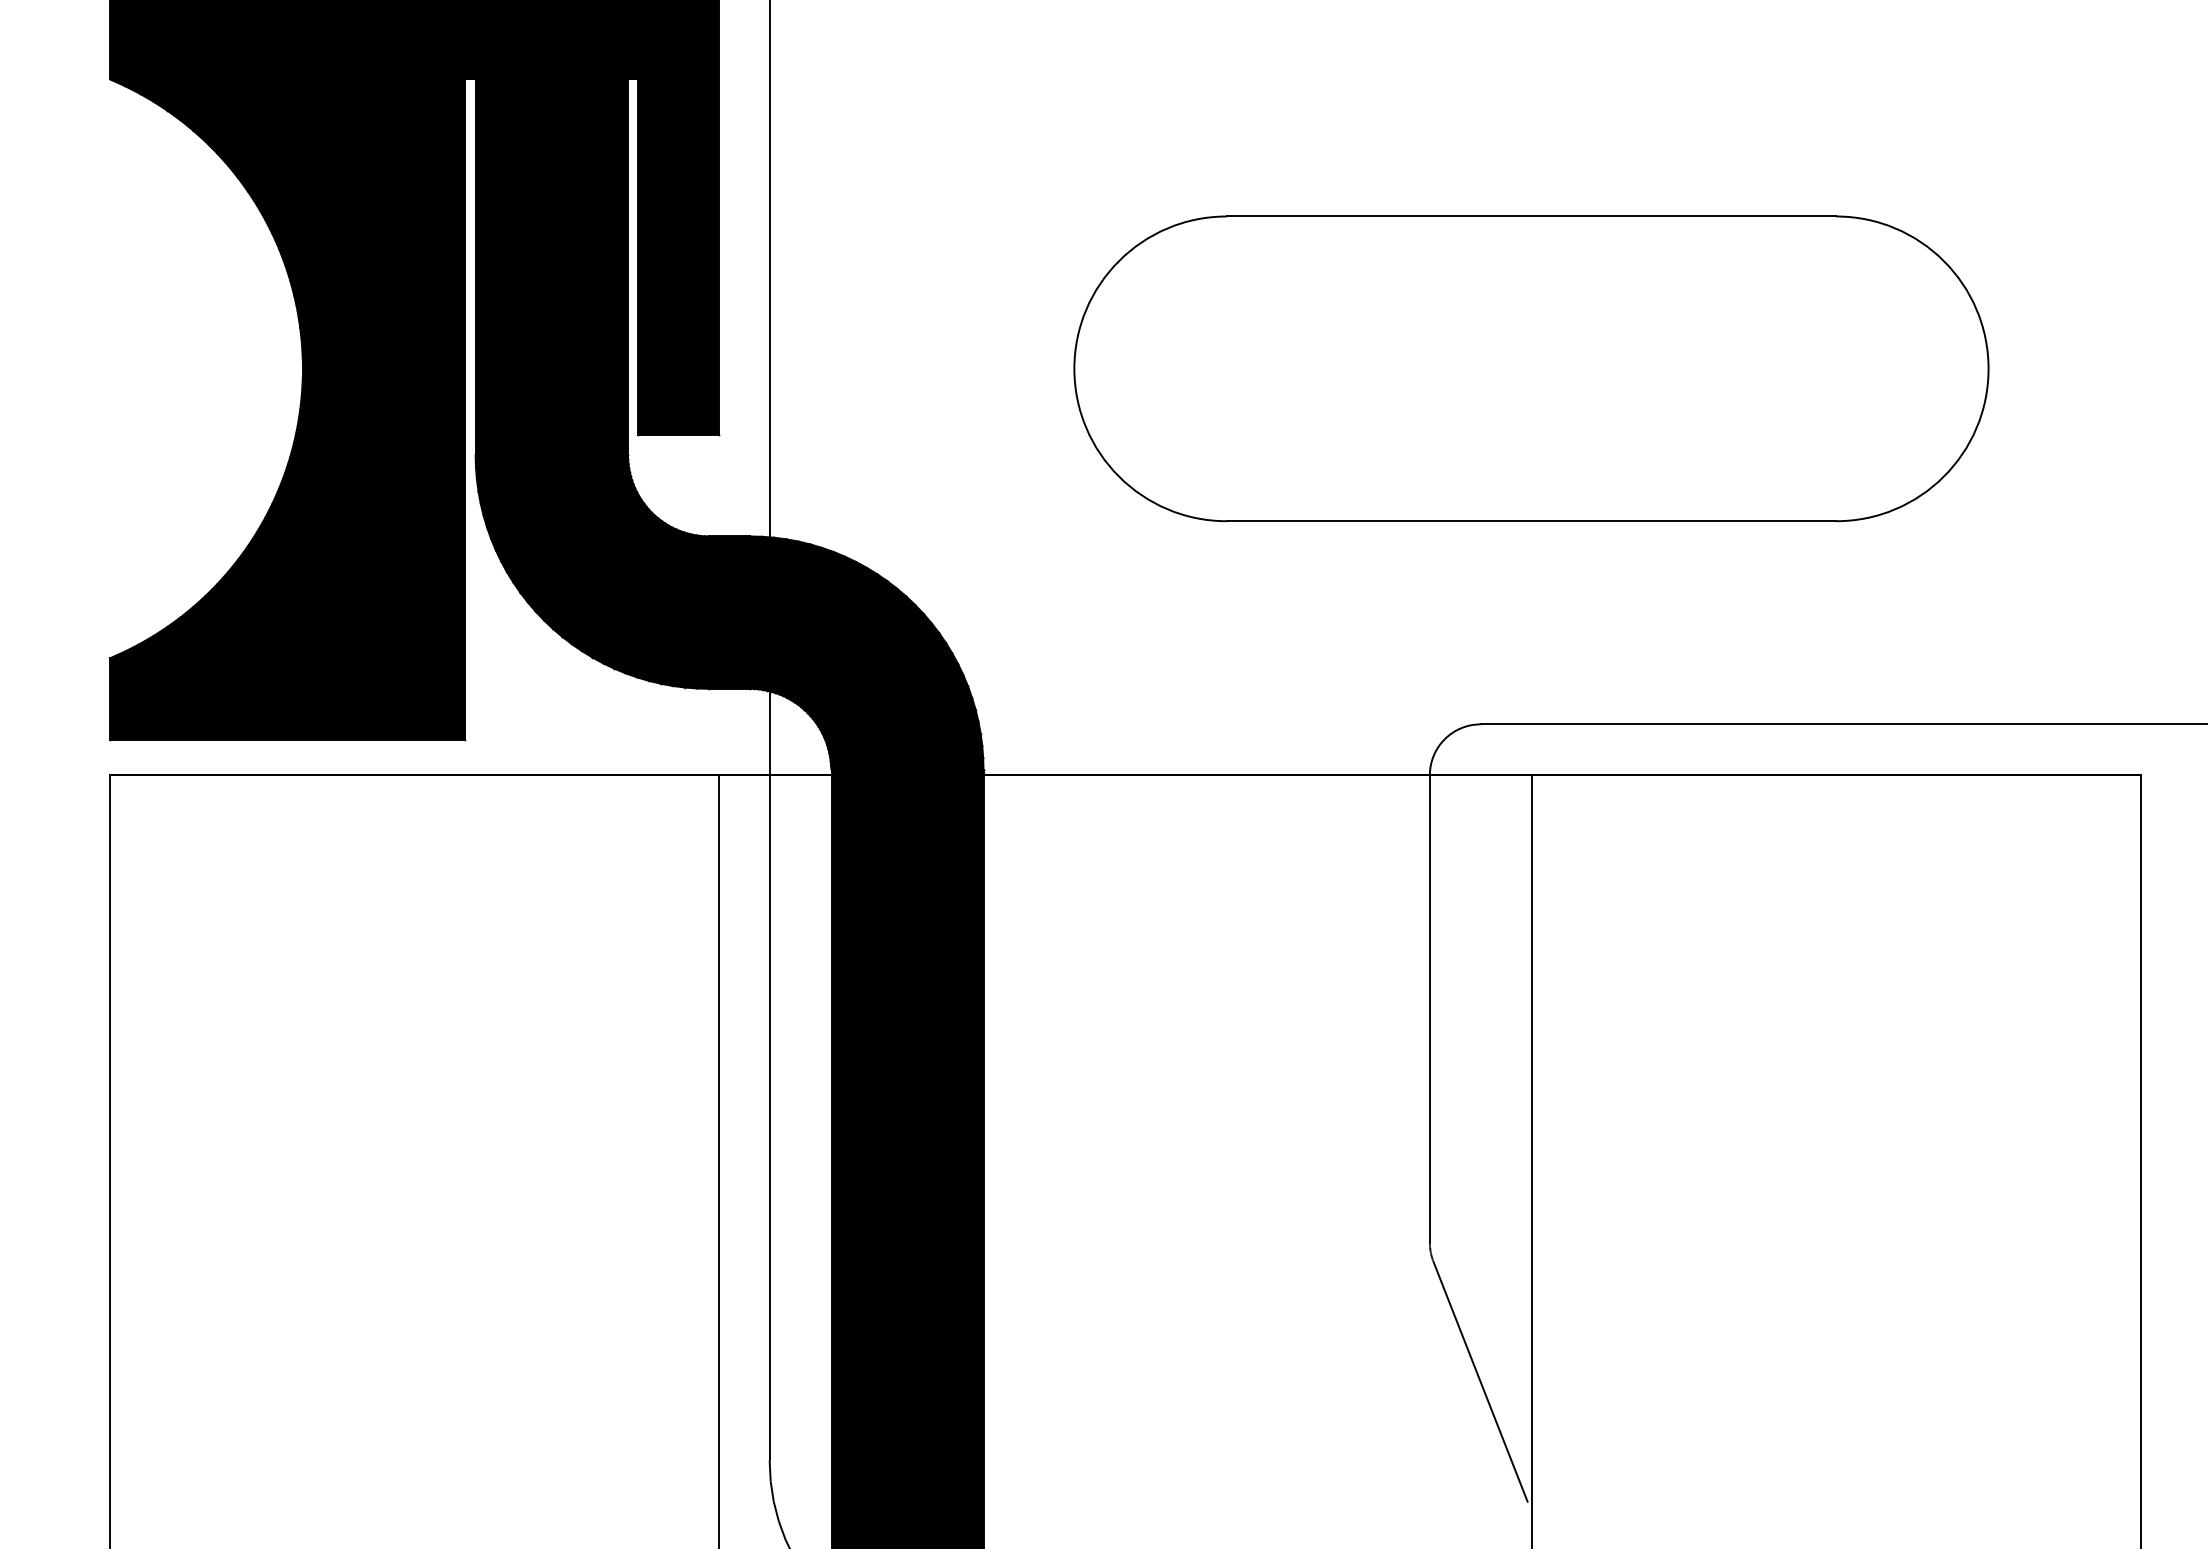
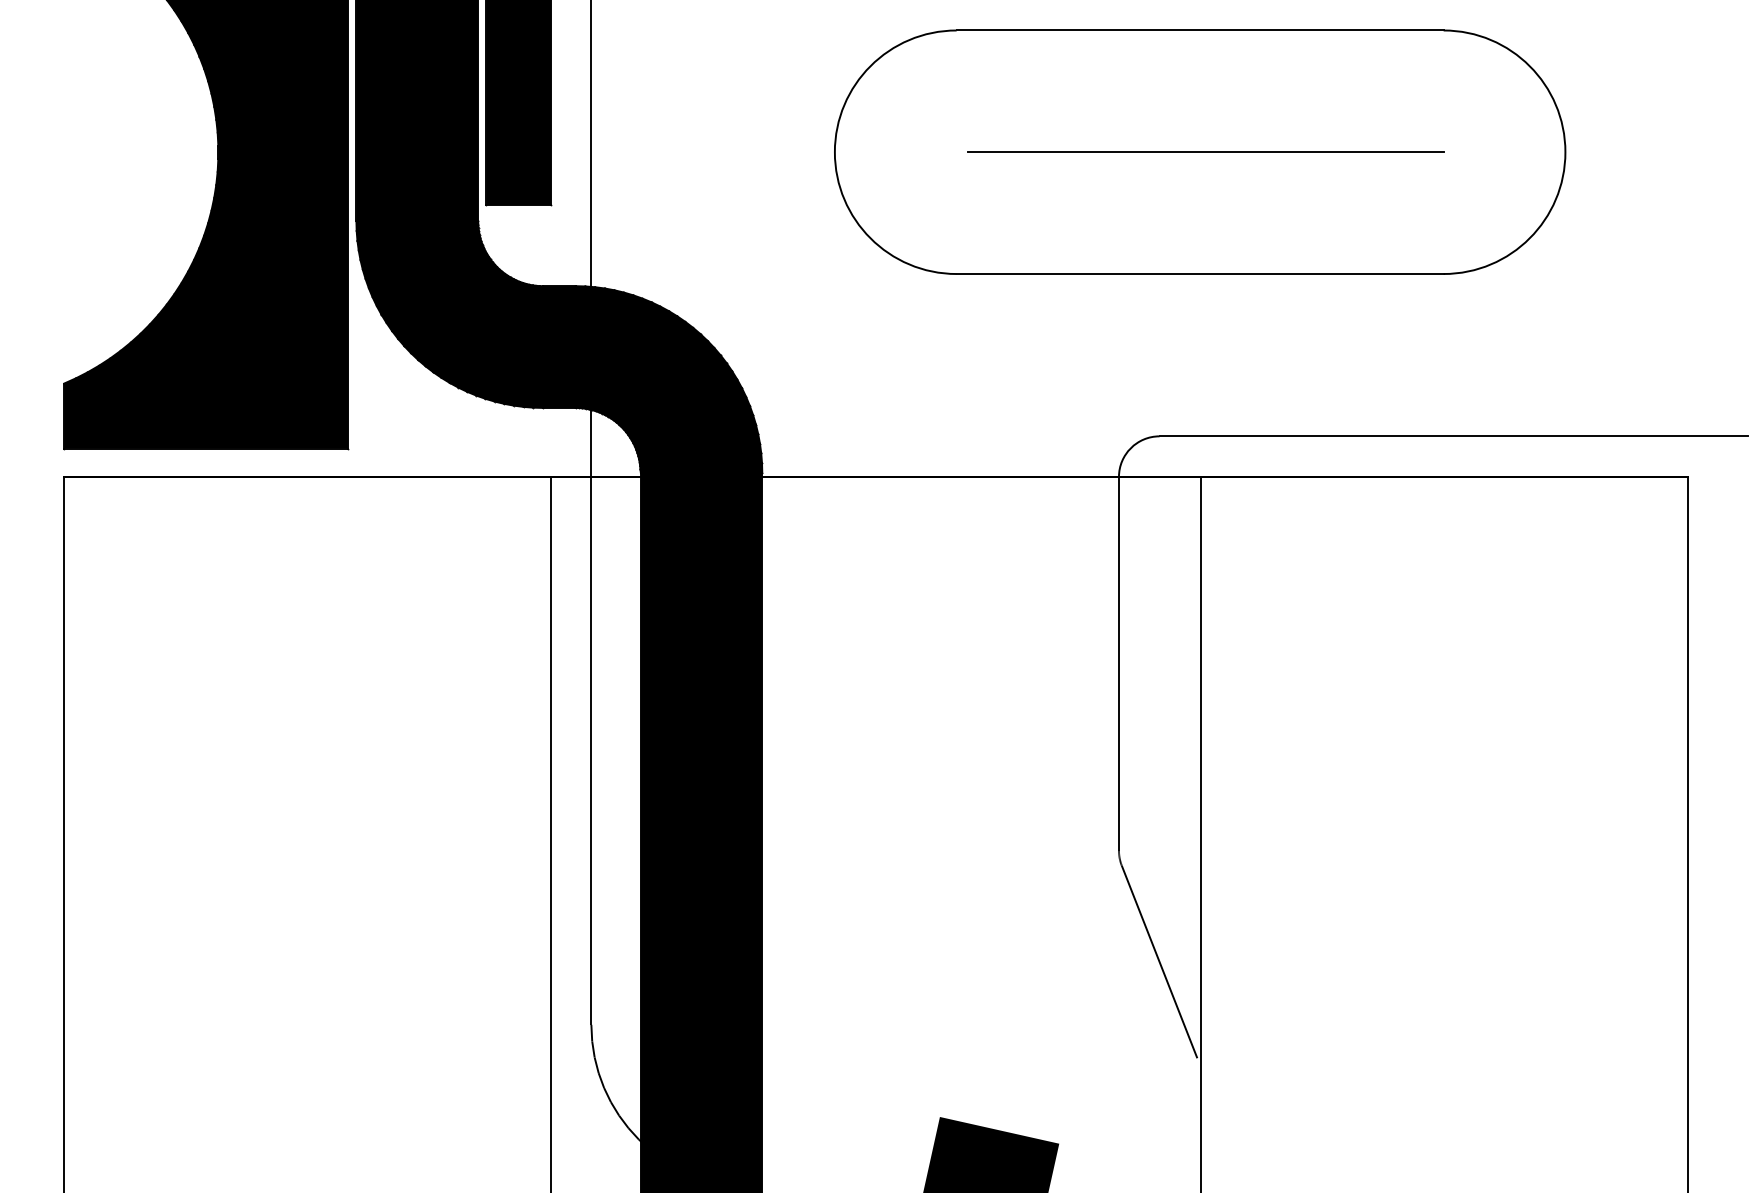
line: (1538, 368) -> (1205, 151), added

